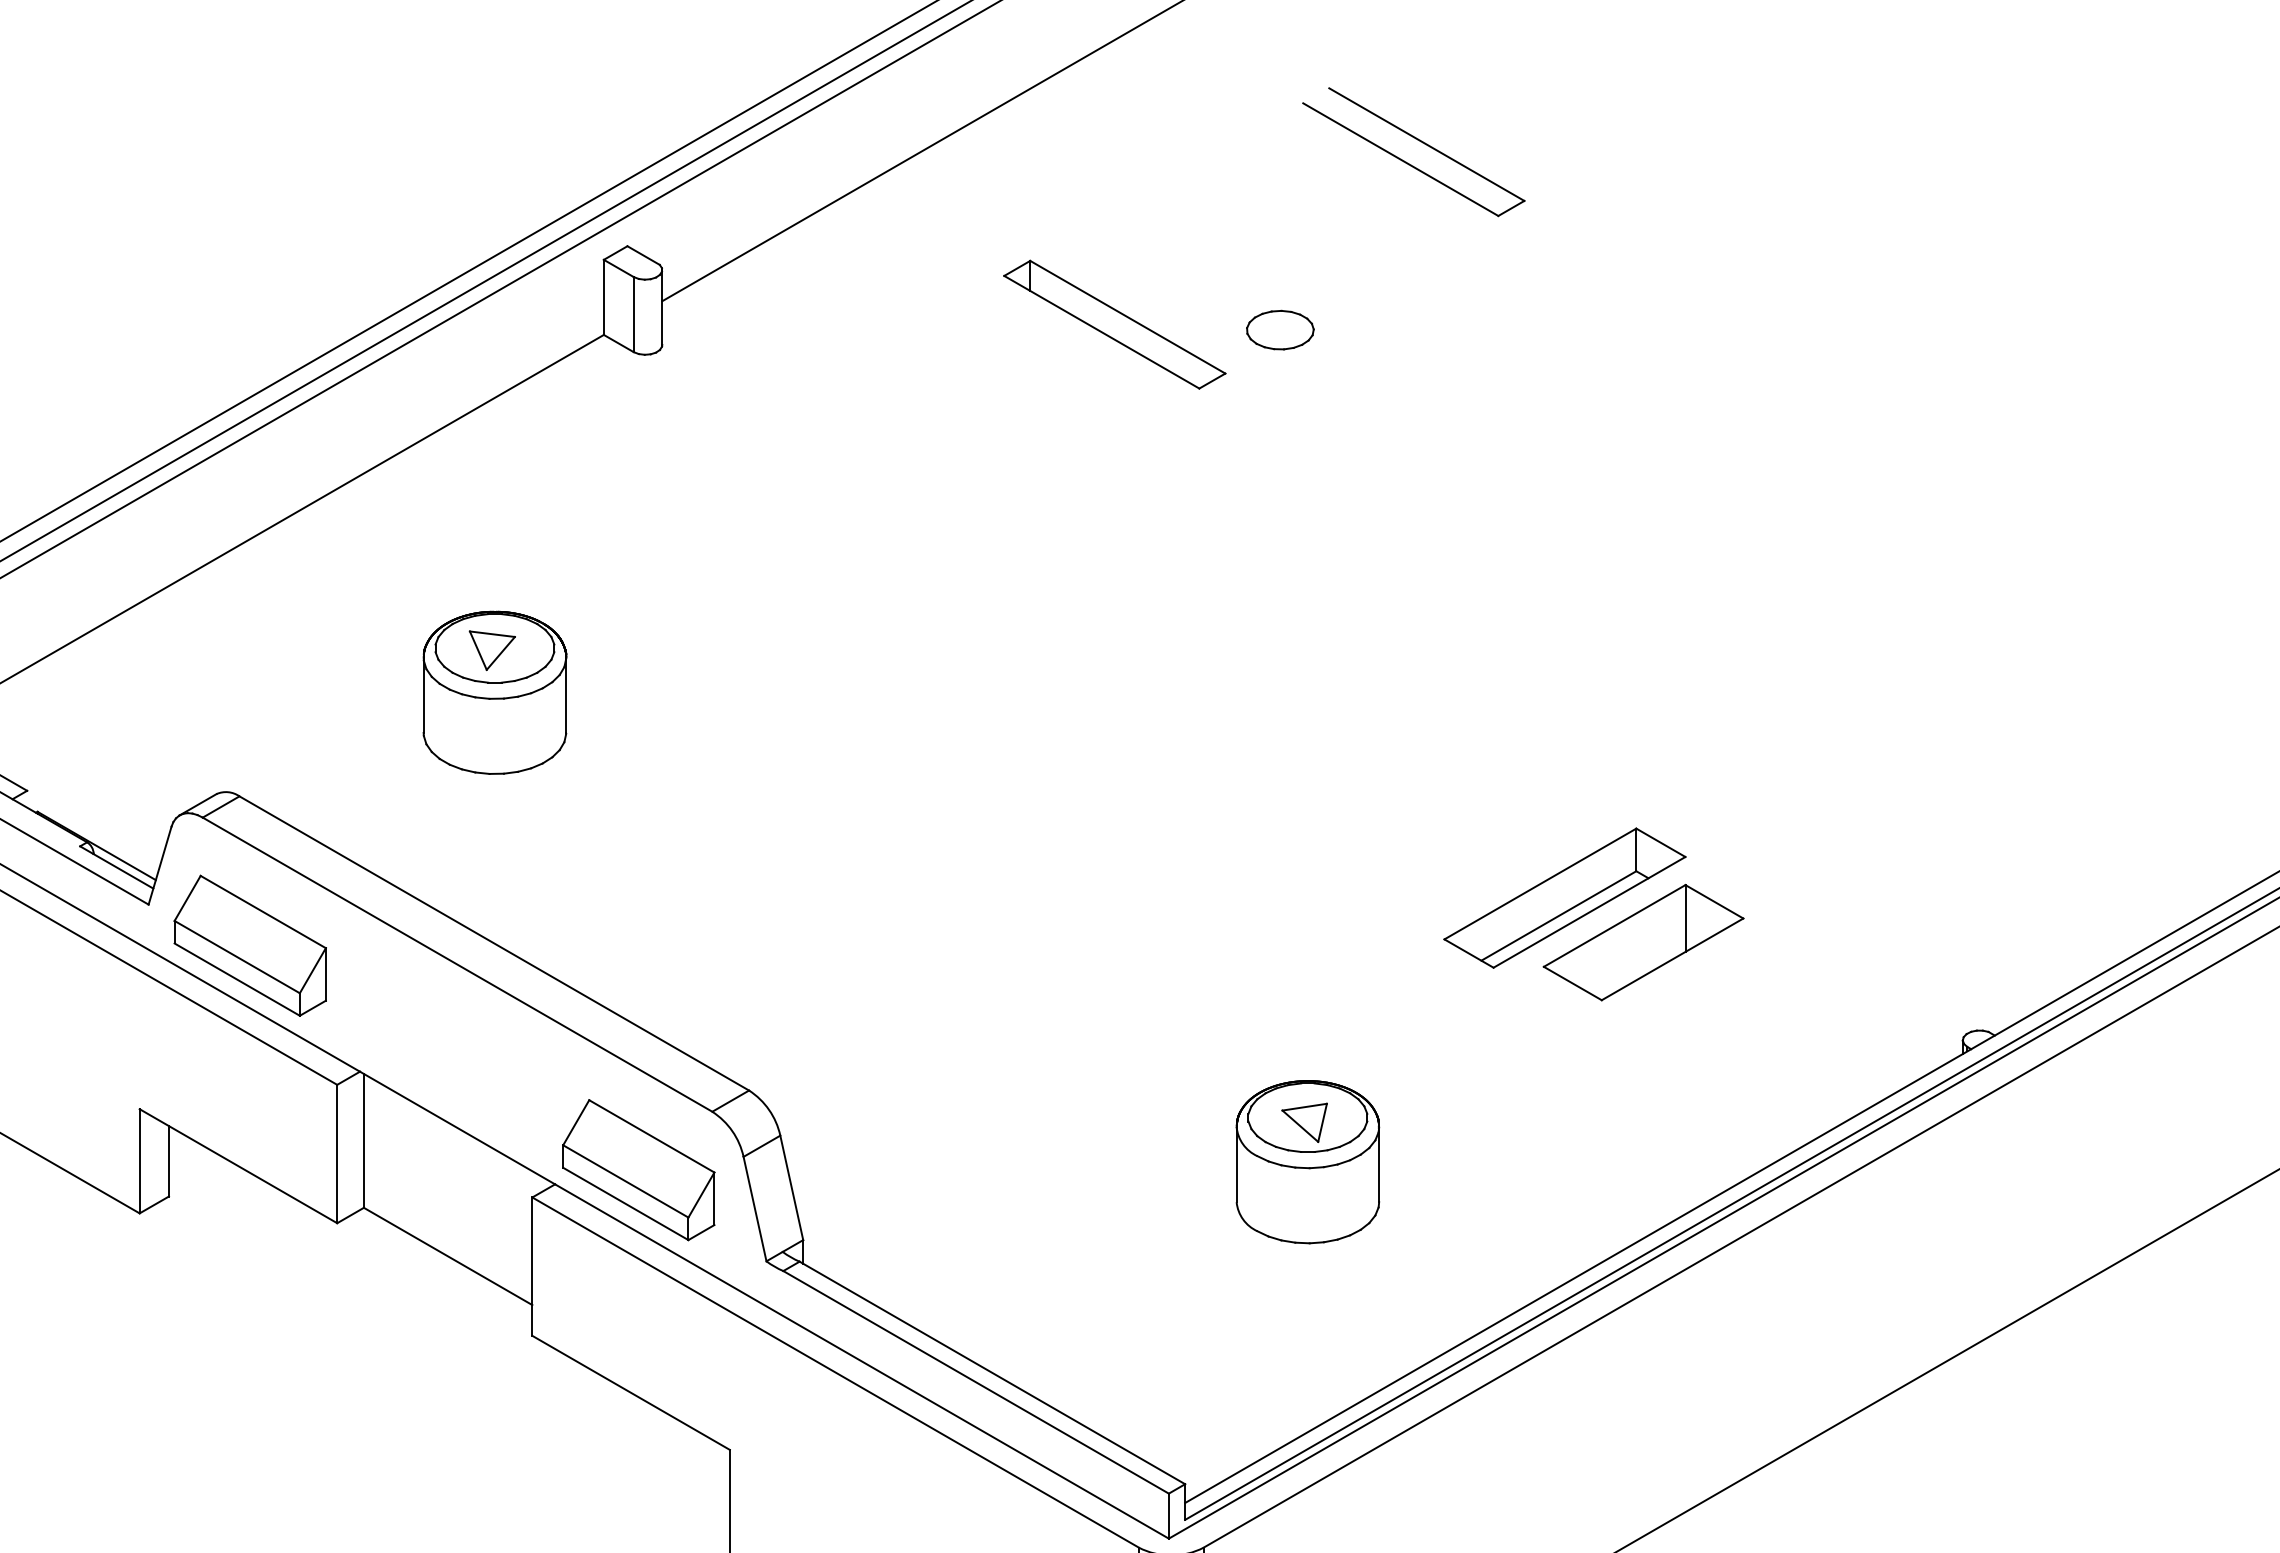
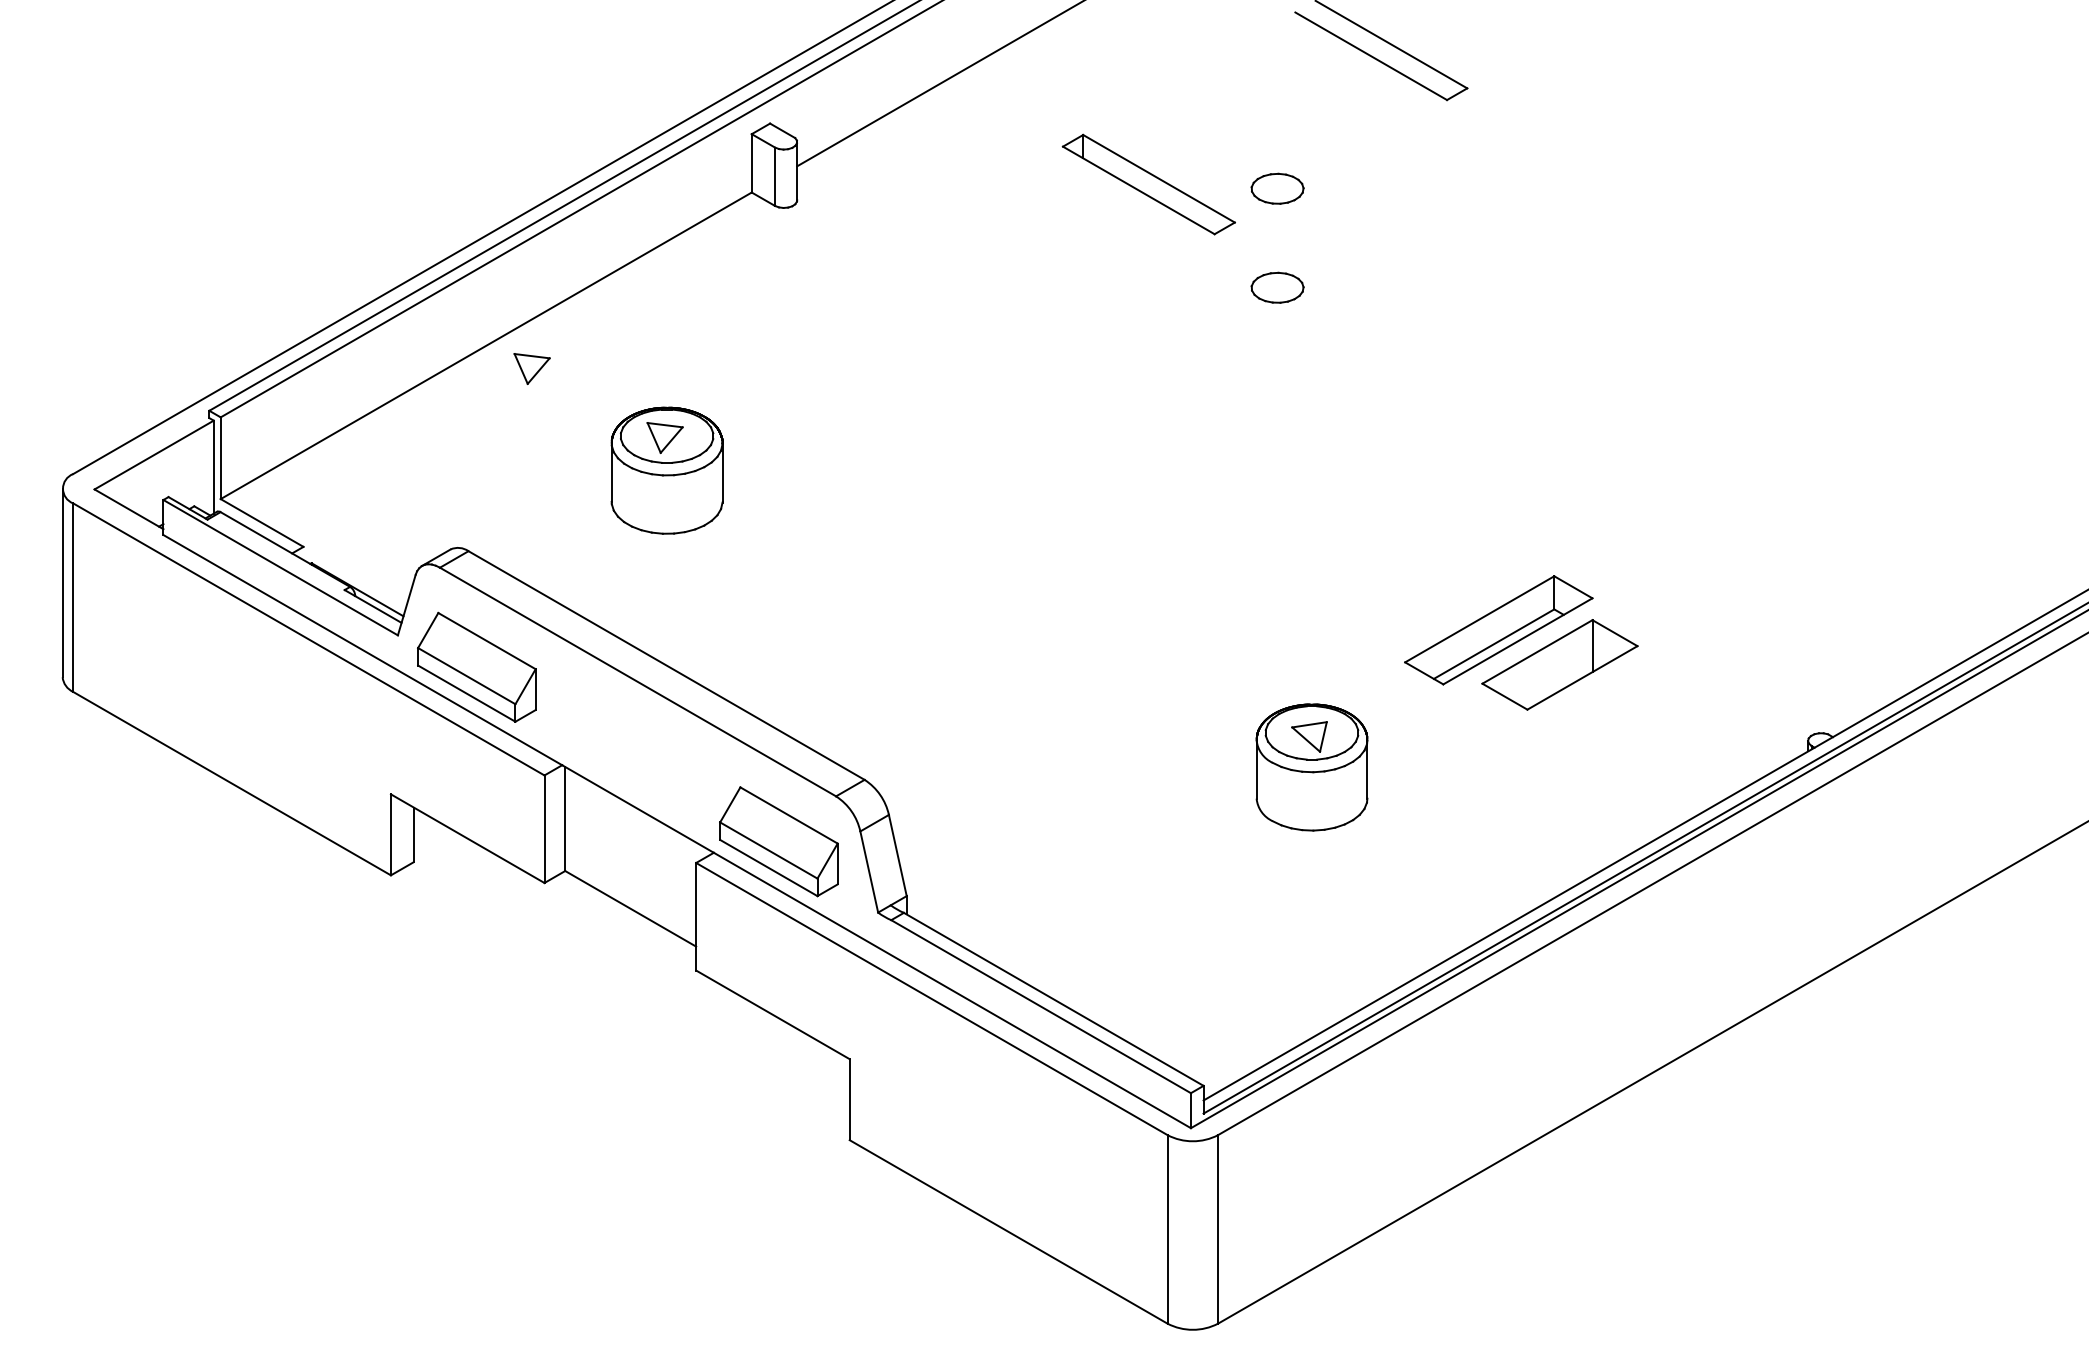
part: (1280, 457) -> (1277, 287), added
part: (320, 561) -> (531, 368), added
part: (1307, 1162) -> (1311, 767), moved

